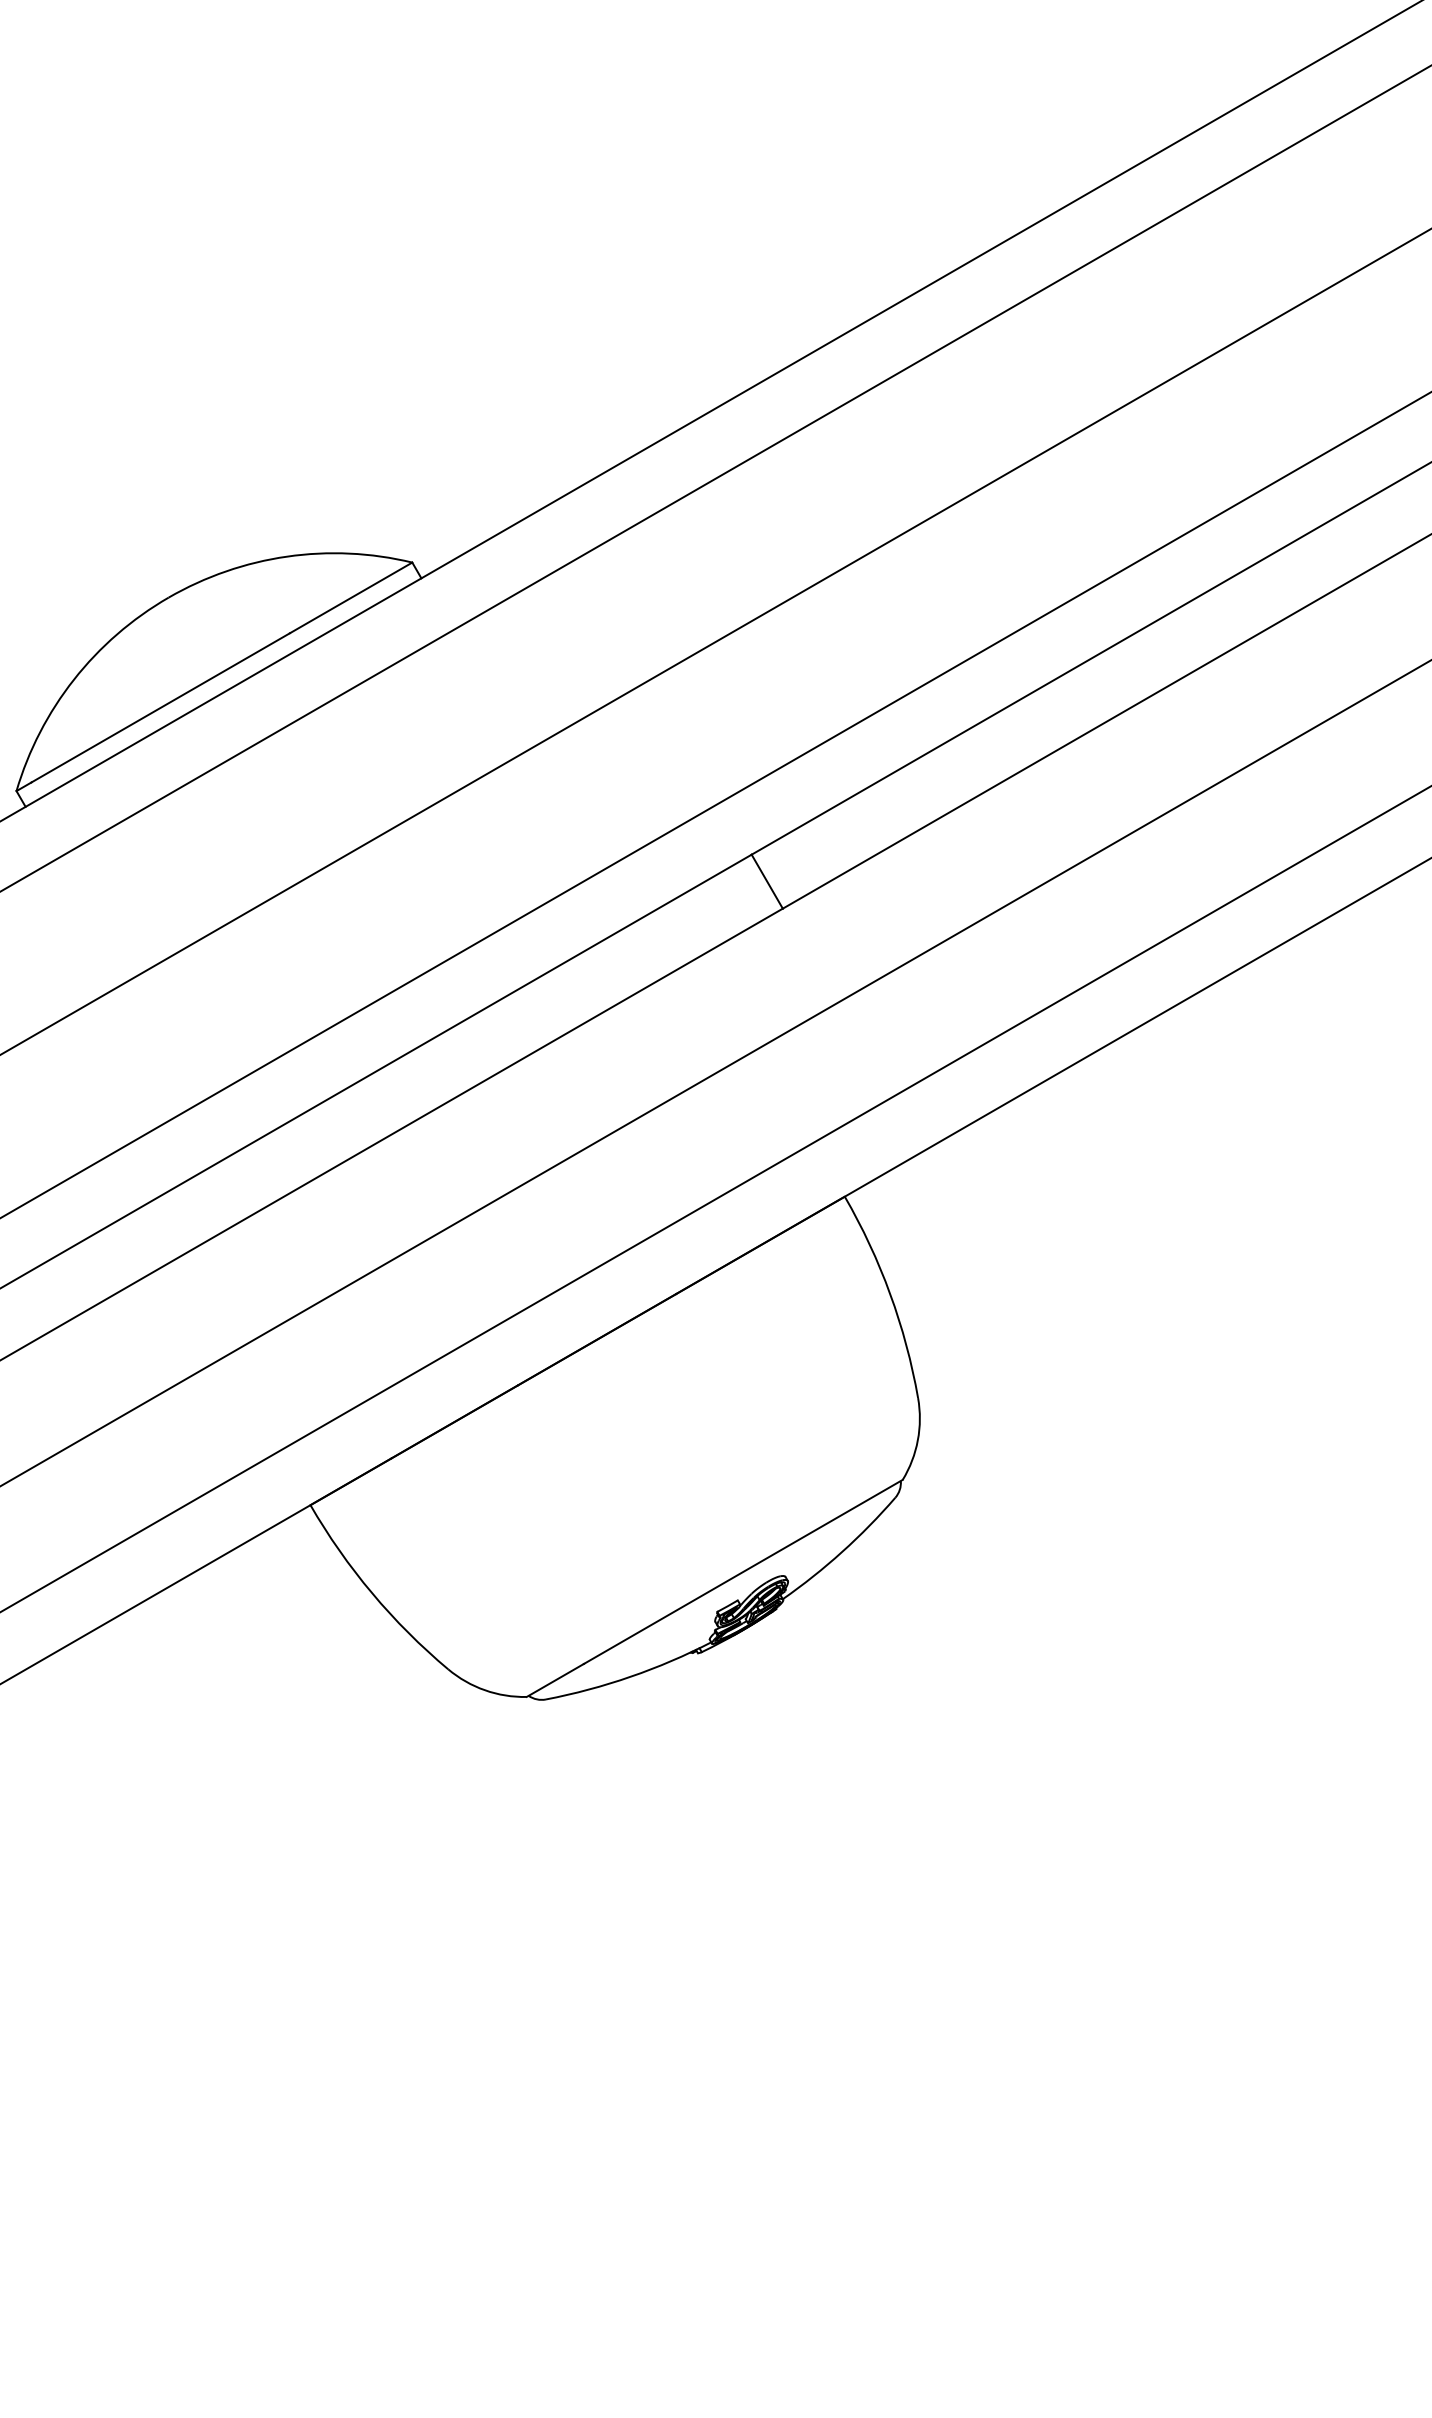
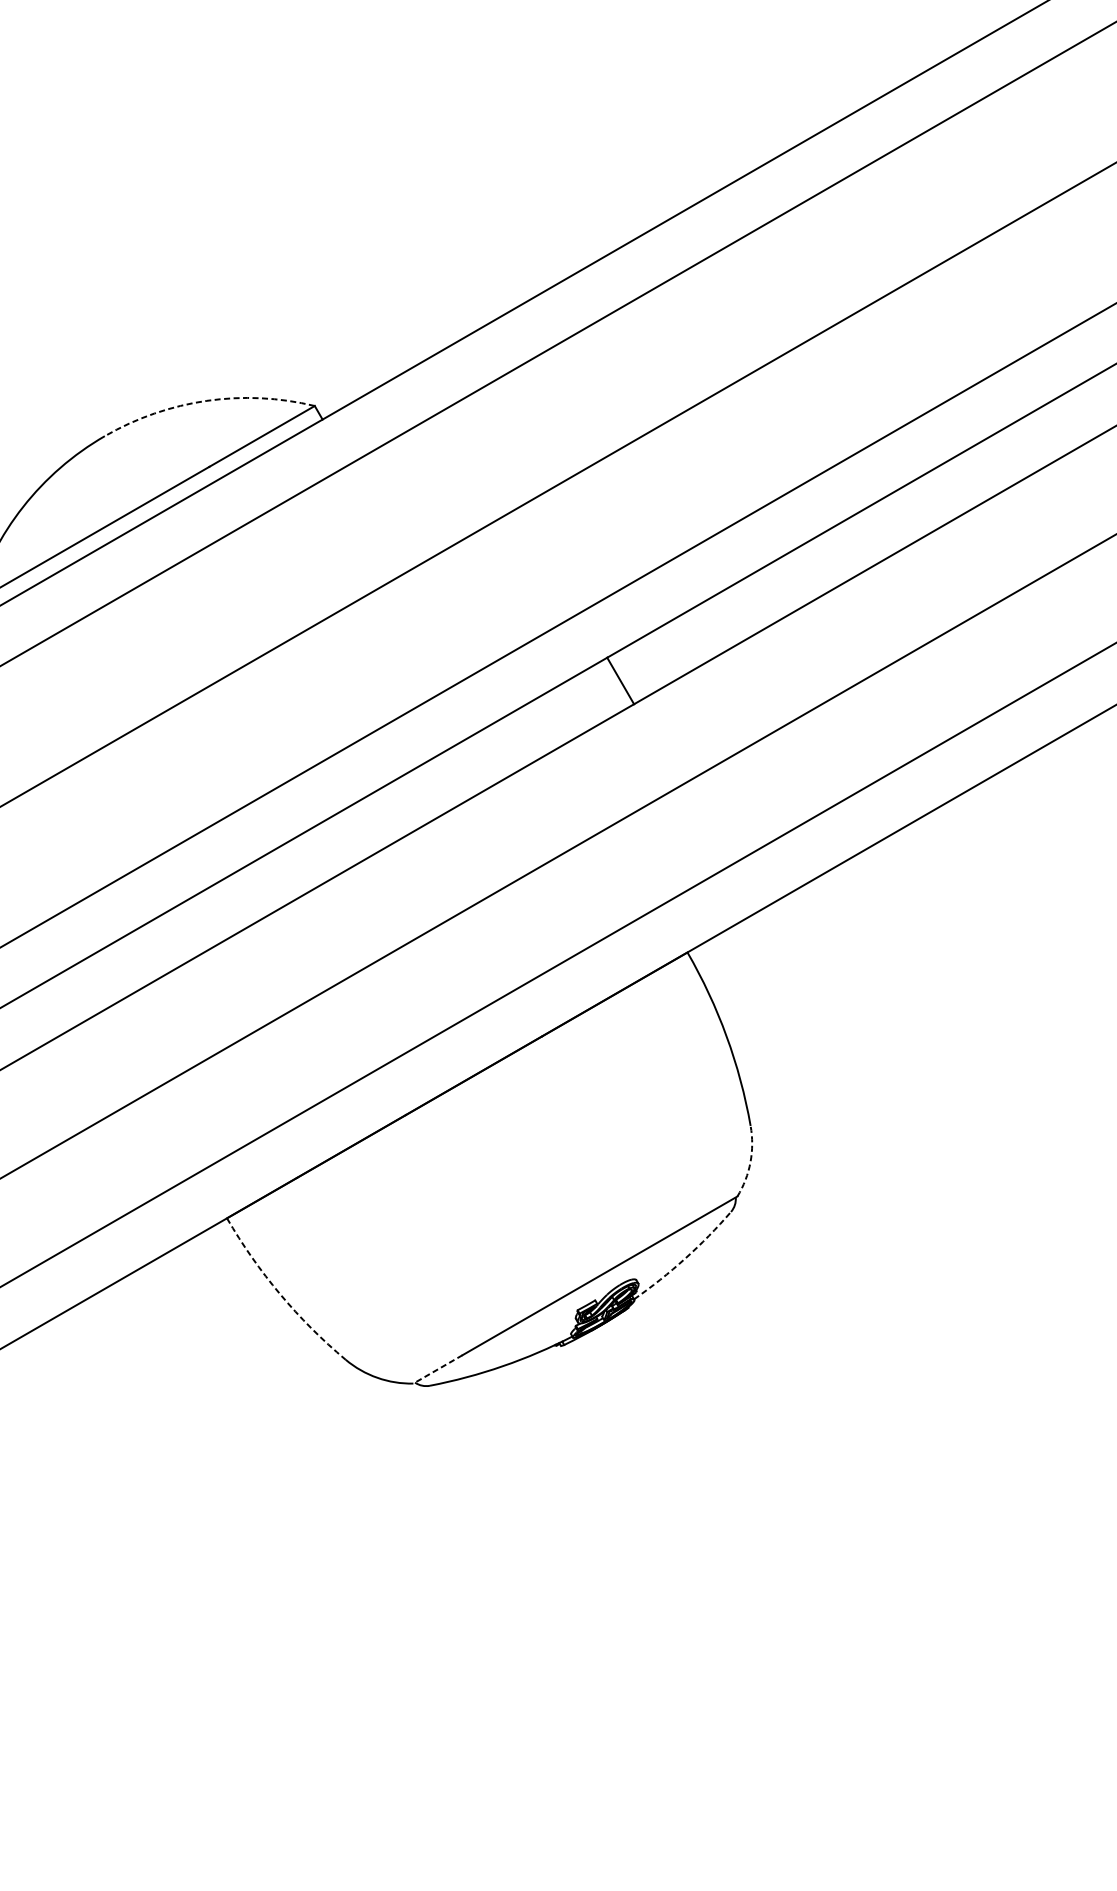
arc: (287, 556) -> (207, 400), solid -> dashed
arc: (917, 1440) -> (750, 1162), solid -> dashed
arc: (842, 1551) -> (685, 1258), solid -> dashed
arc: (372, 1593) -> (280, 1294), solid -> dashed
line: (555, 1680) -> (438, 1369), solid -> dashed

